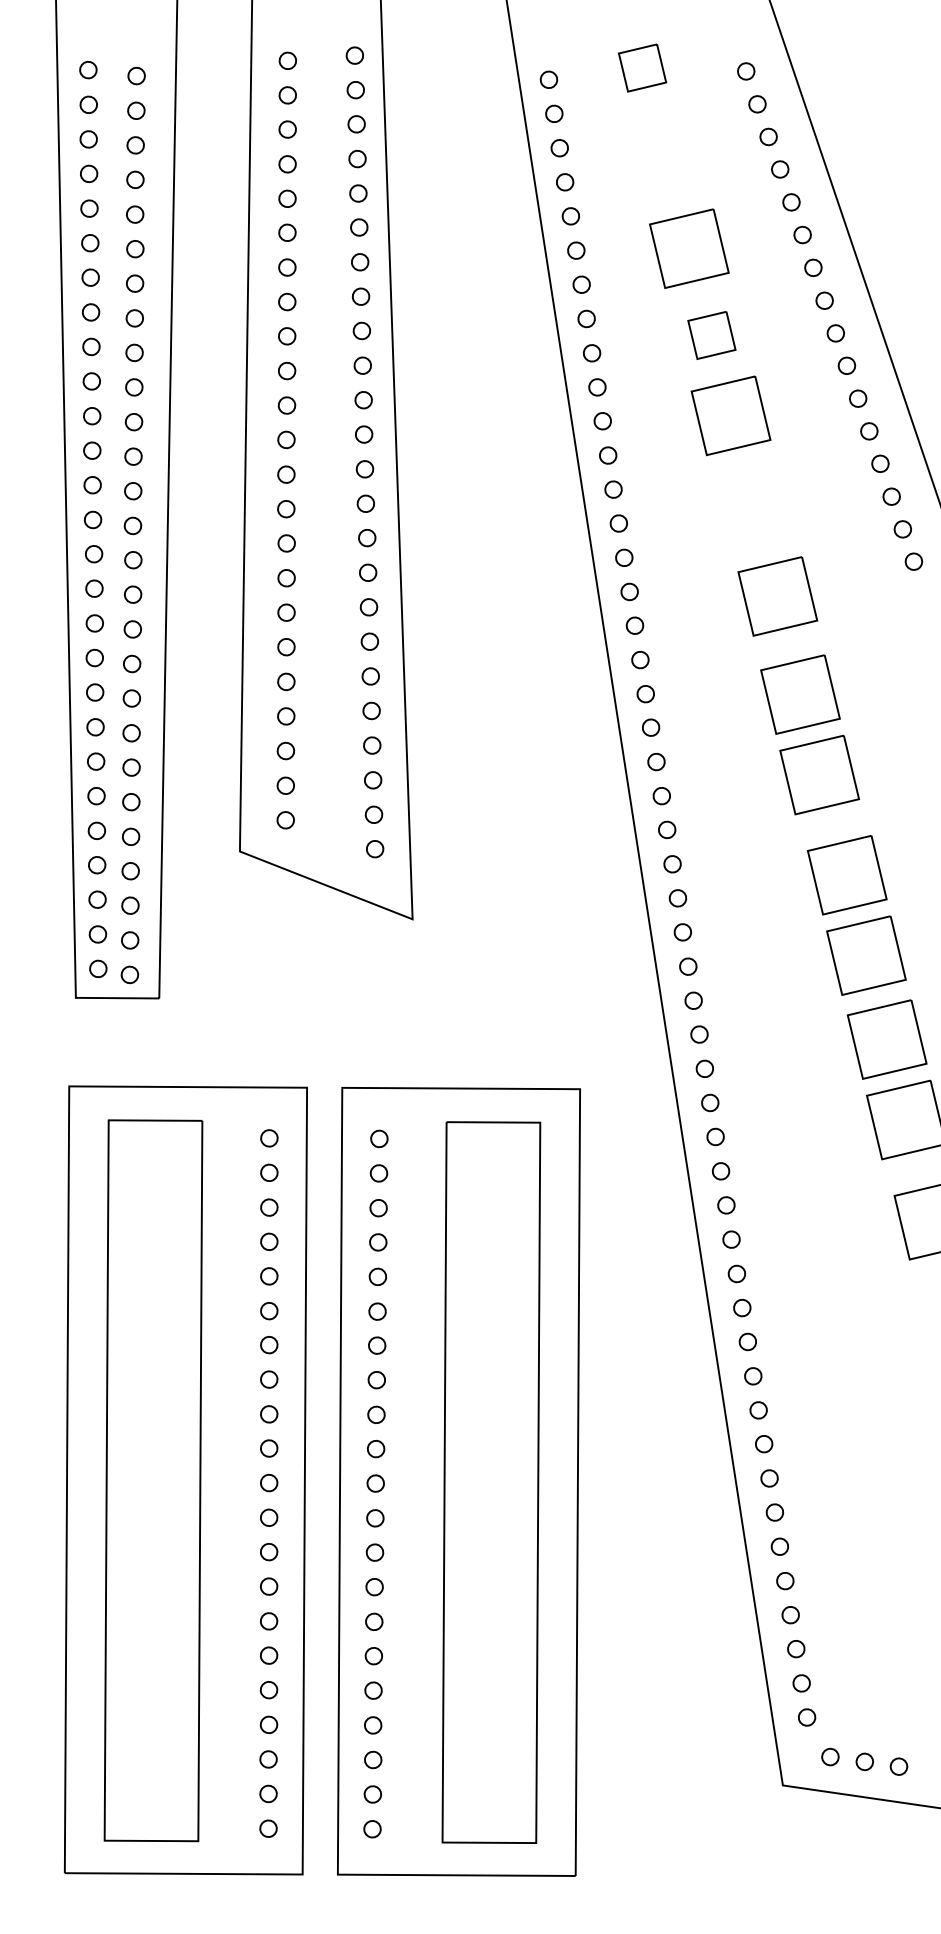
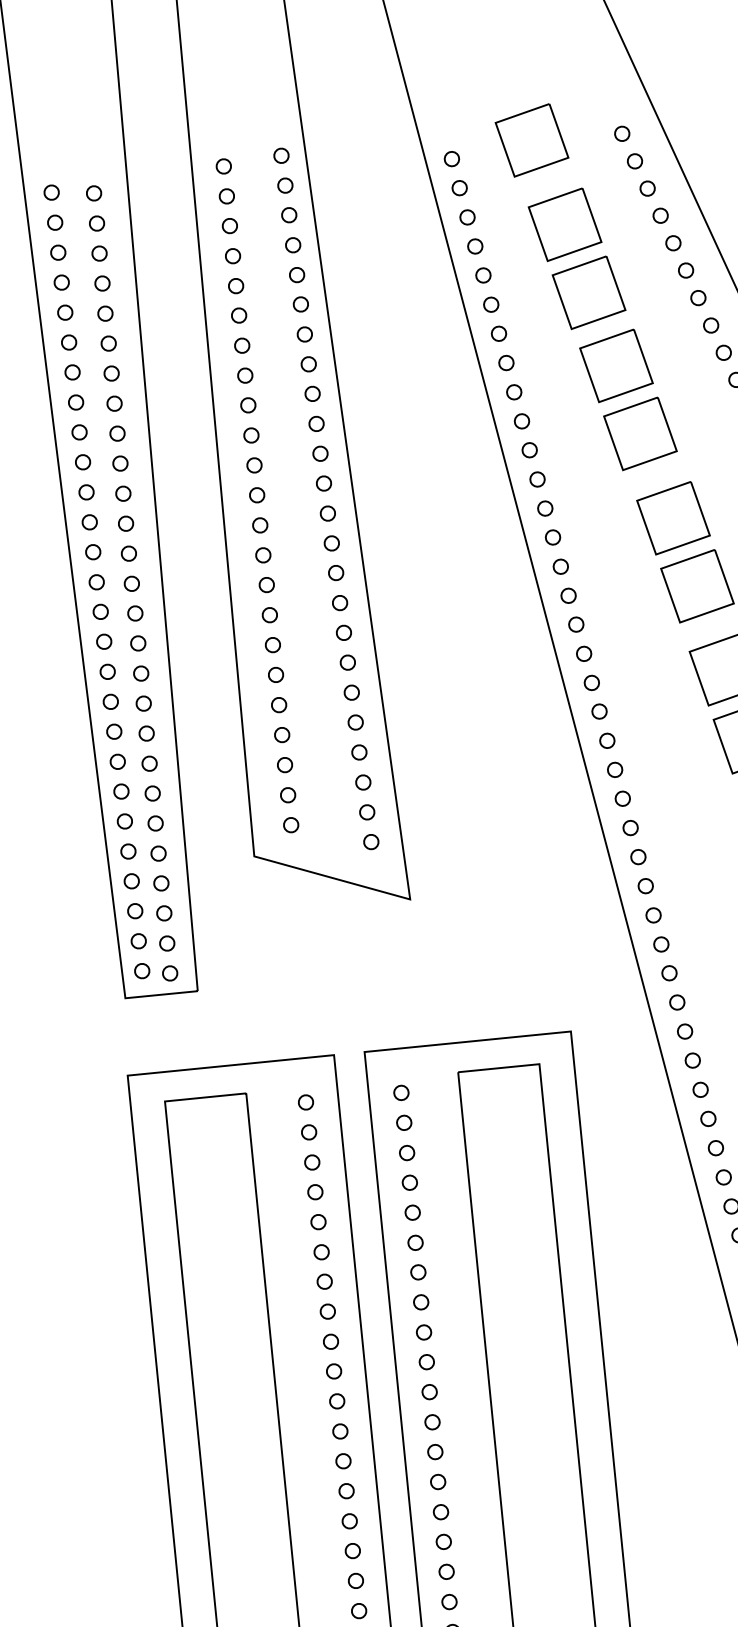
part: (642, 67) -> (531, 139), size x1.67
part: (669, 168) -> (564, 225), added
part: (711, 335) -> (616, 365), size x1.67
part: (758, 515) -> (673, 517), added

